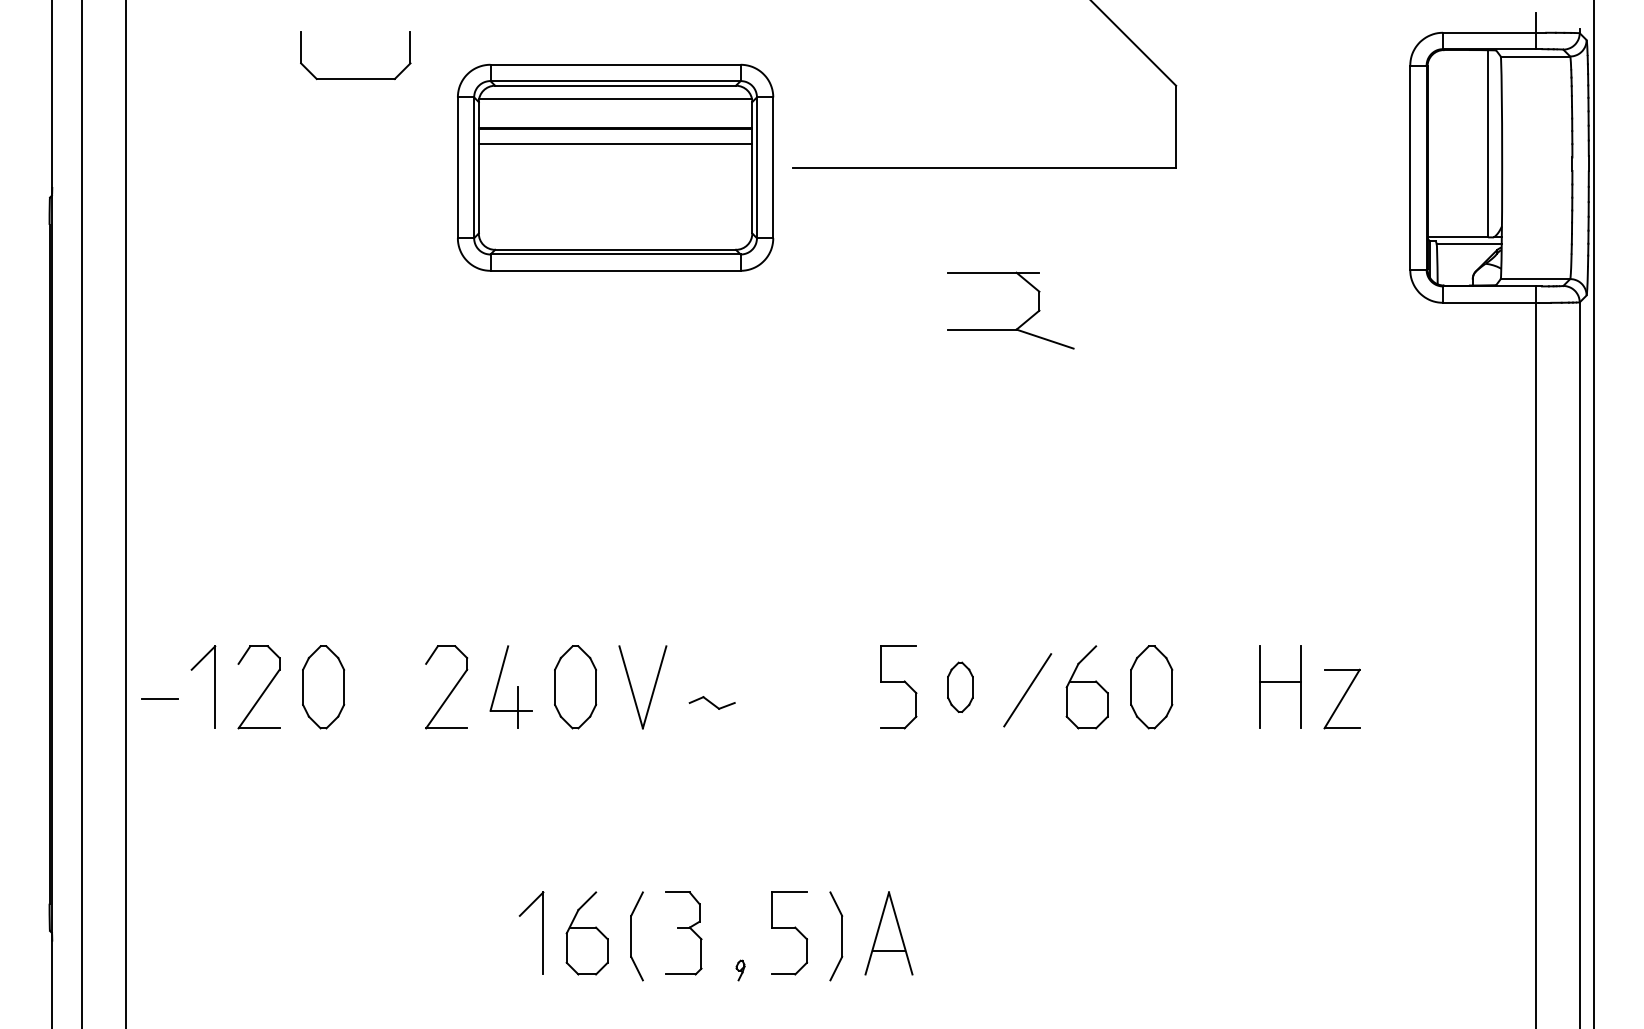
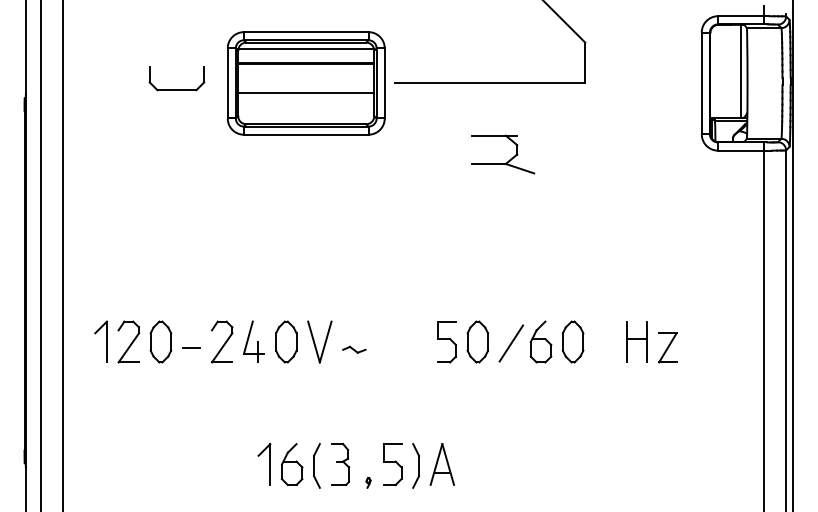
part: (354, 77) -> (176, 89), moved
line: (616, 143) -> (306, 92), moved
part: (959, 686) -> (477, 341), size x1.67
line: (159, 698) -> (191, 347), moved

